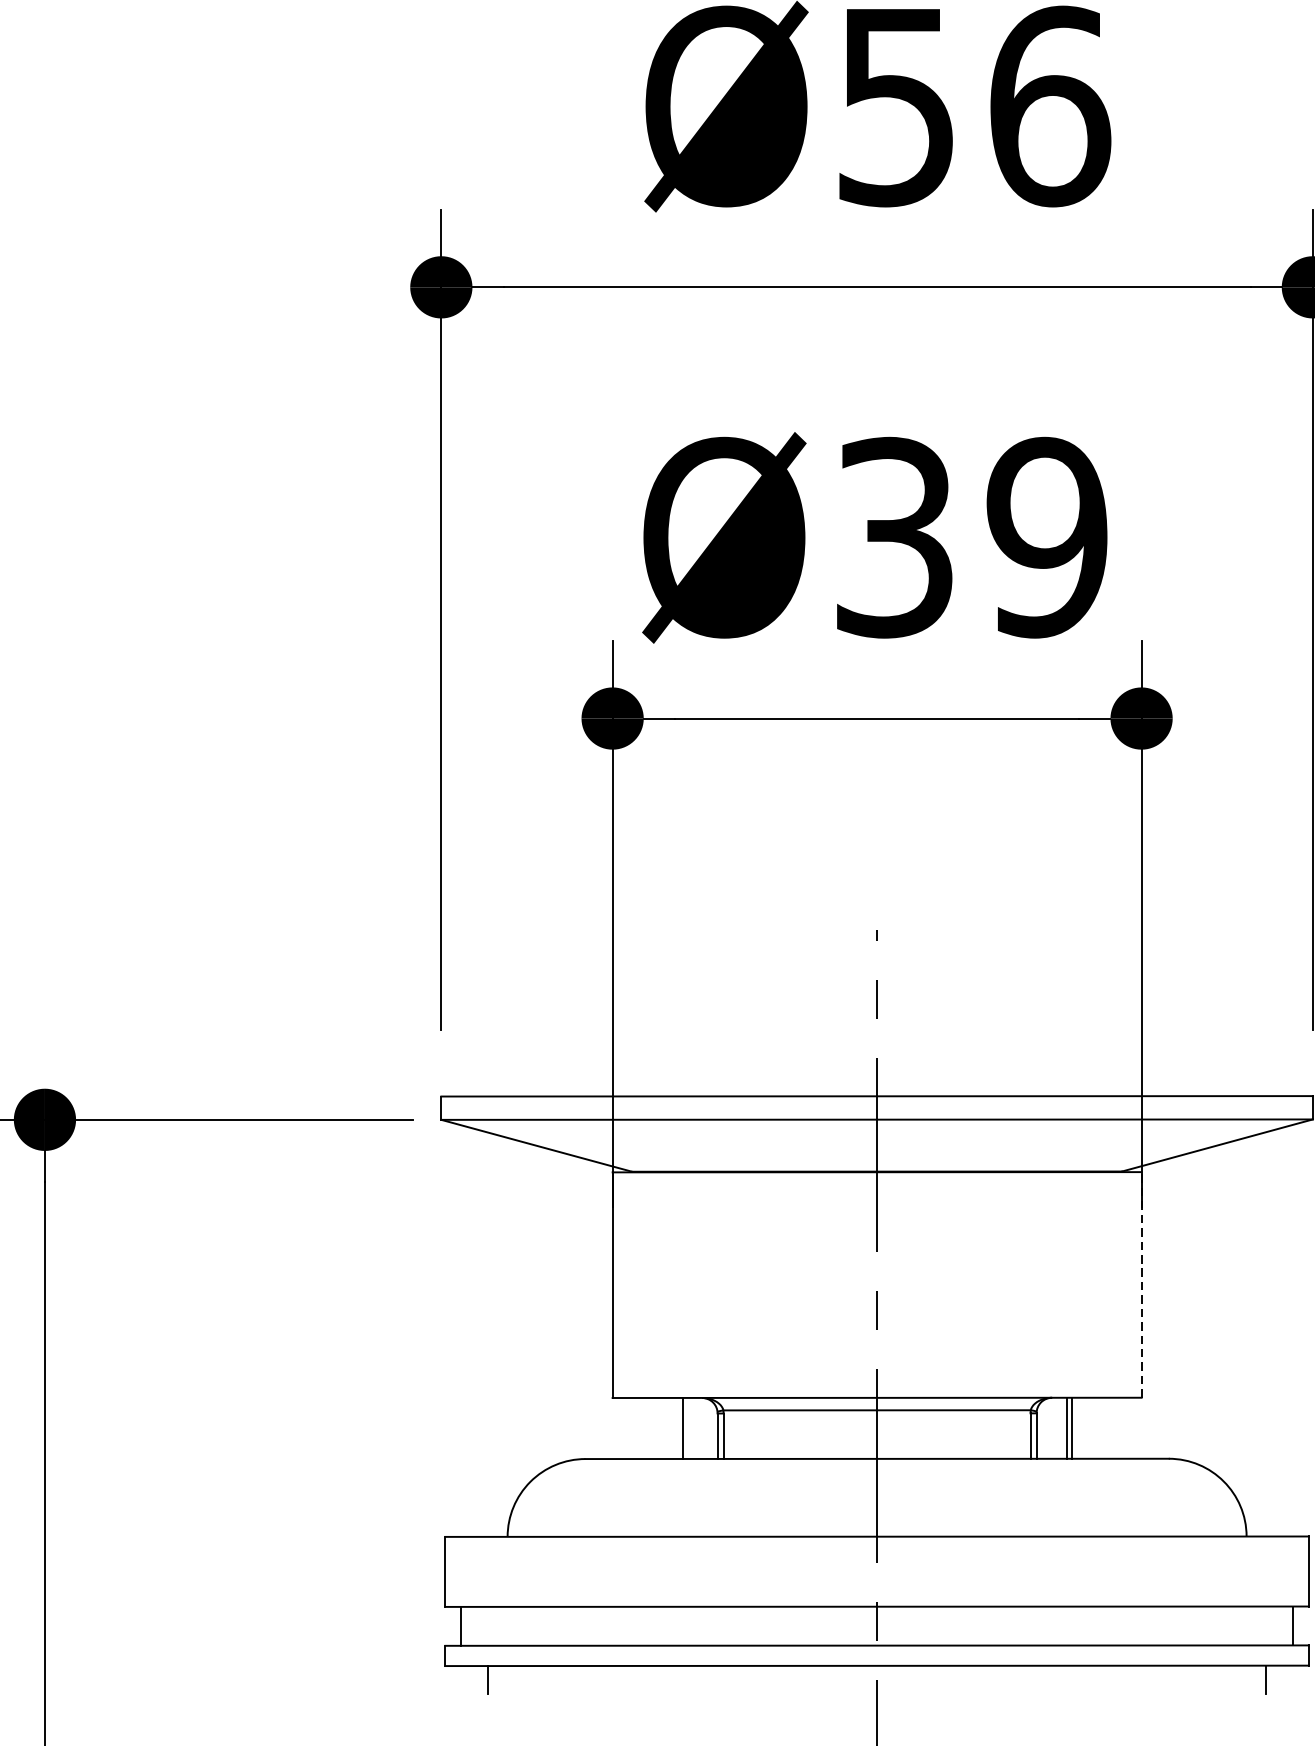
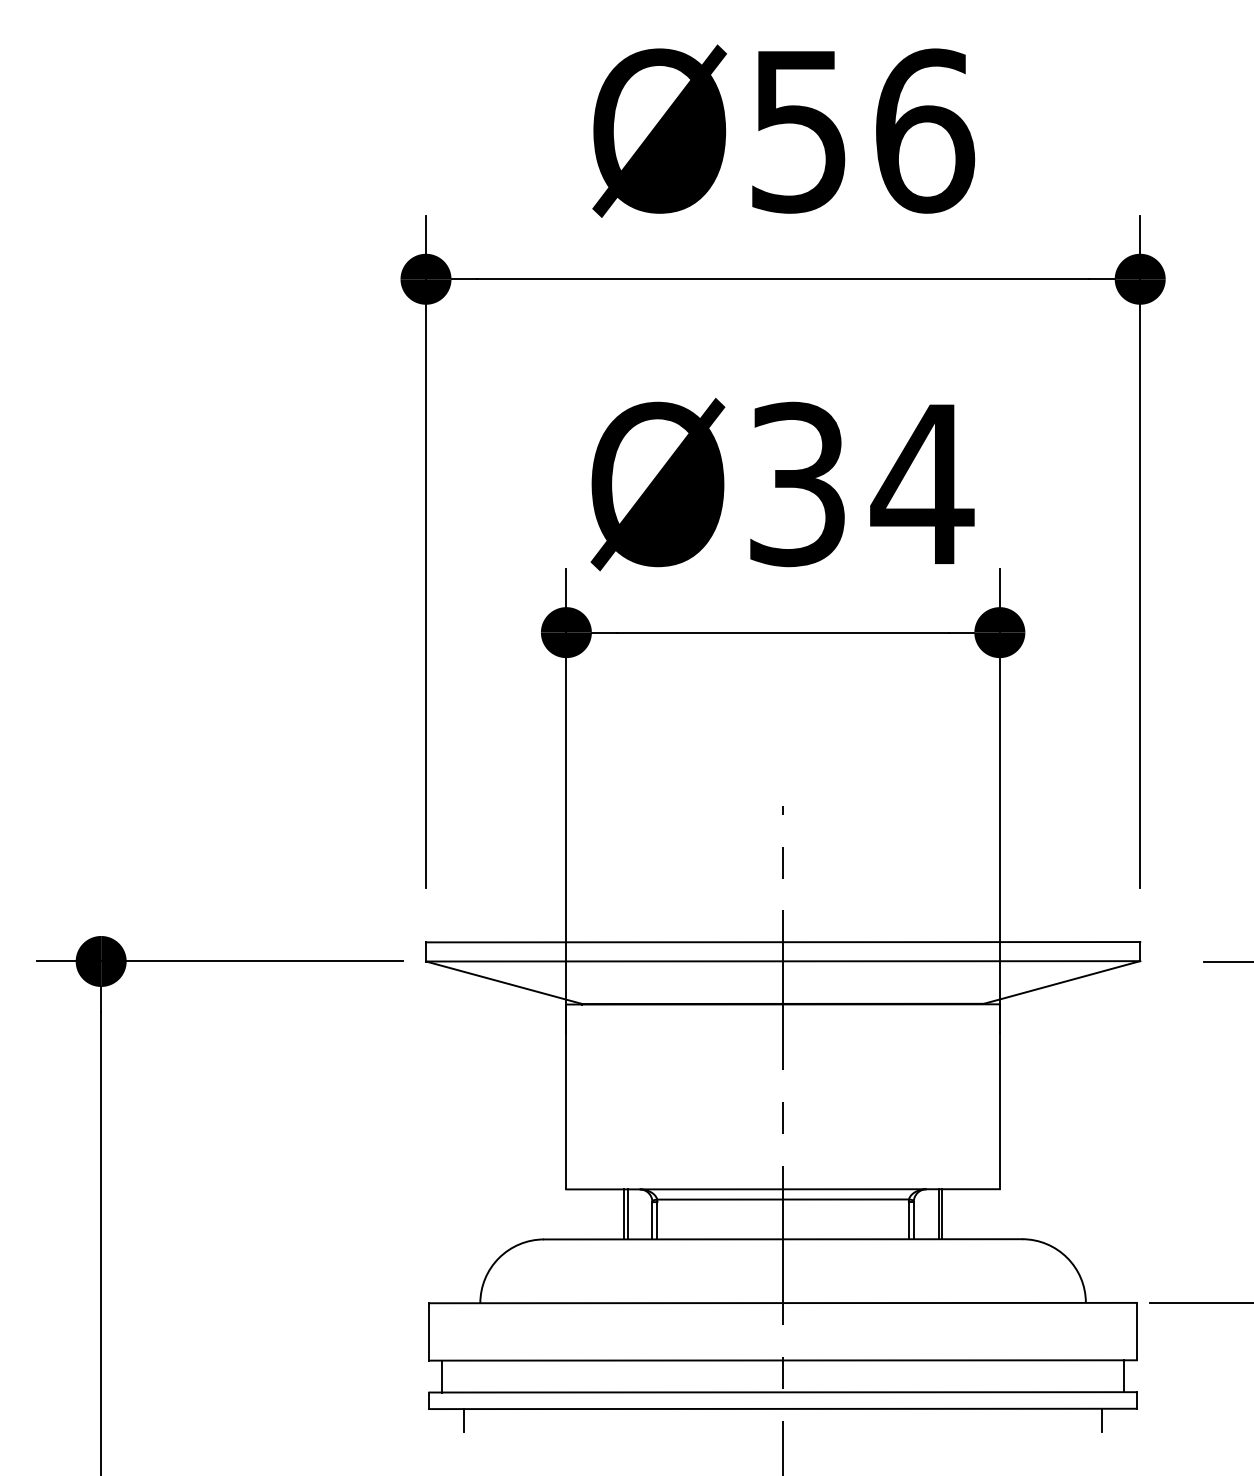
text: (1047, 537) -> (922, 484), Ø39 -> Ø34
line: (1141, 1284) -> (999, 1096), dashed -> solid
line: (687, 1428) -> (627, 1214), added

